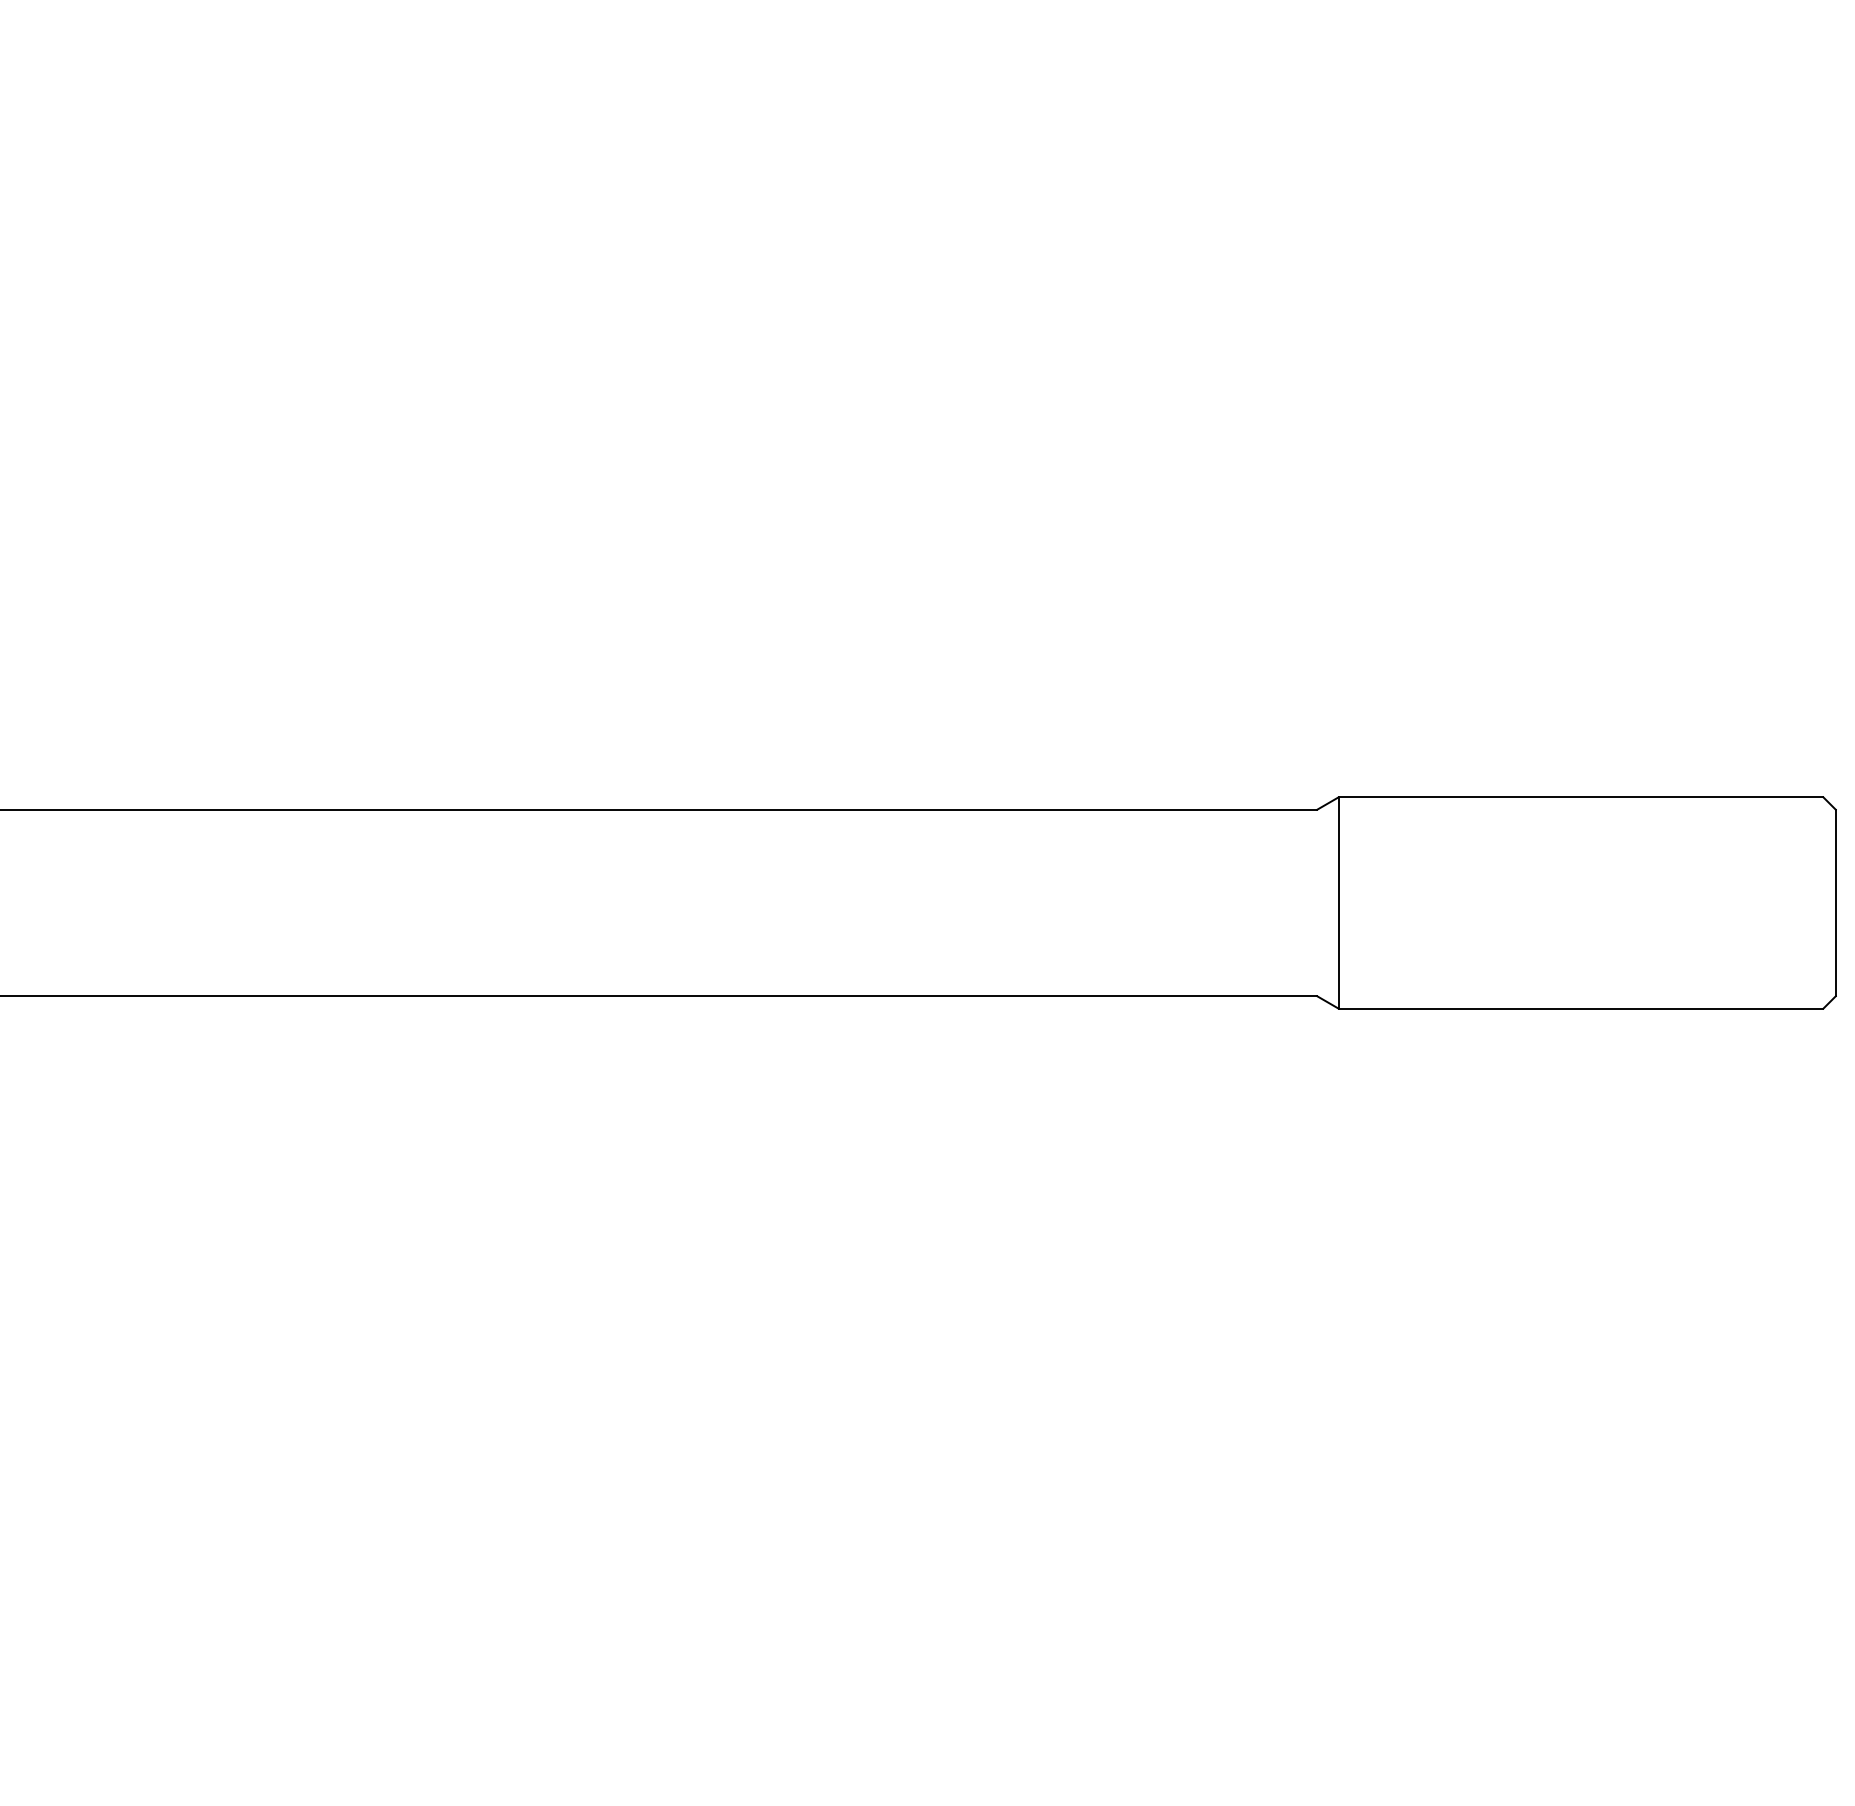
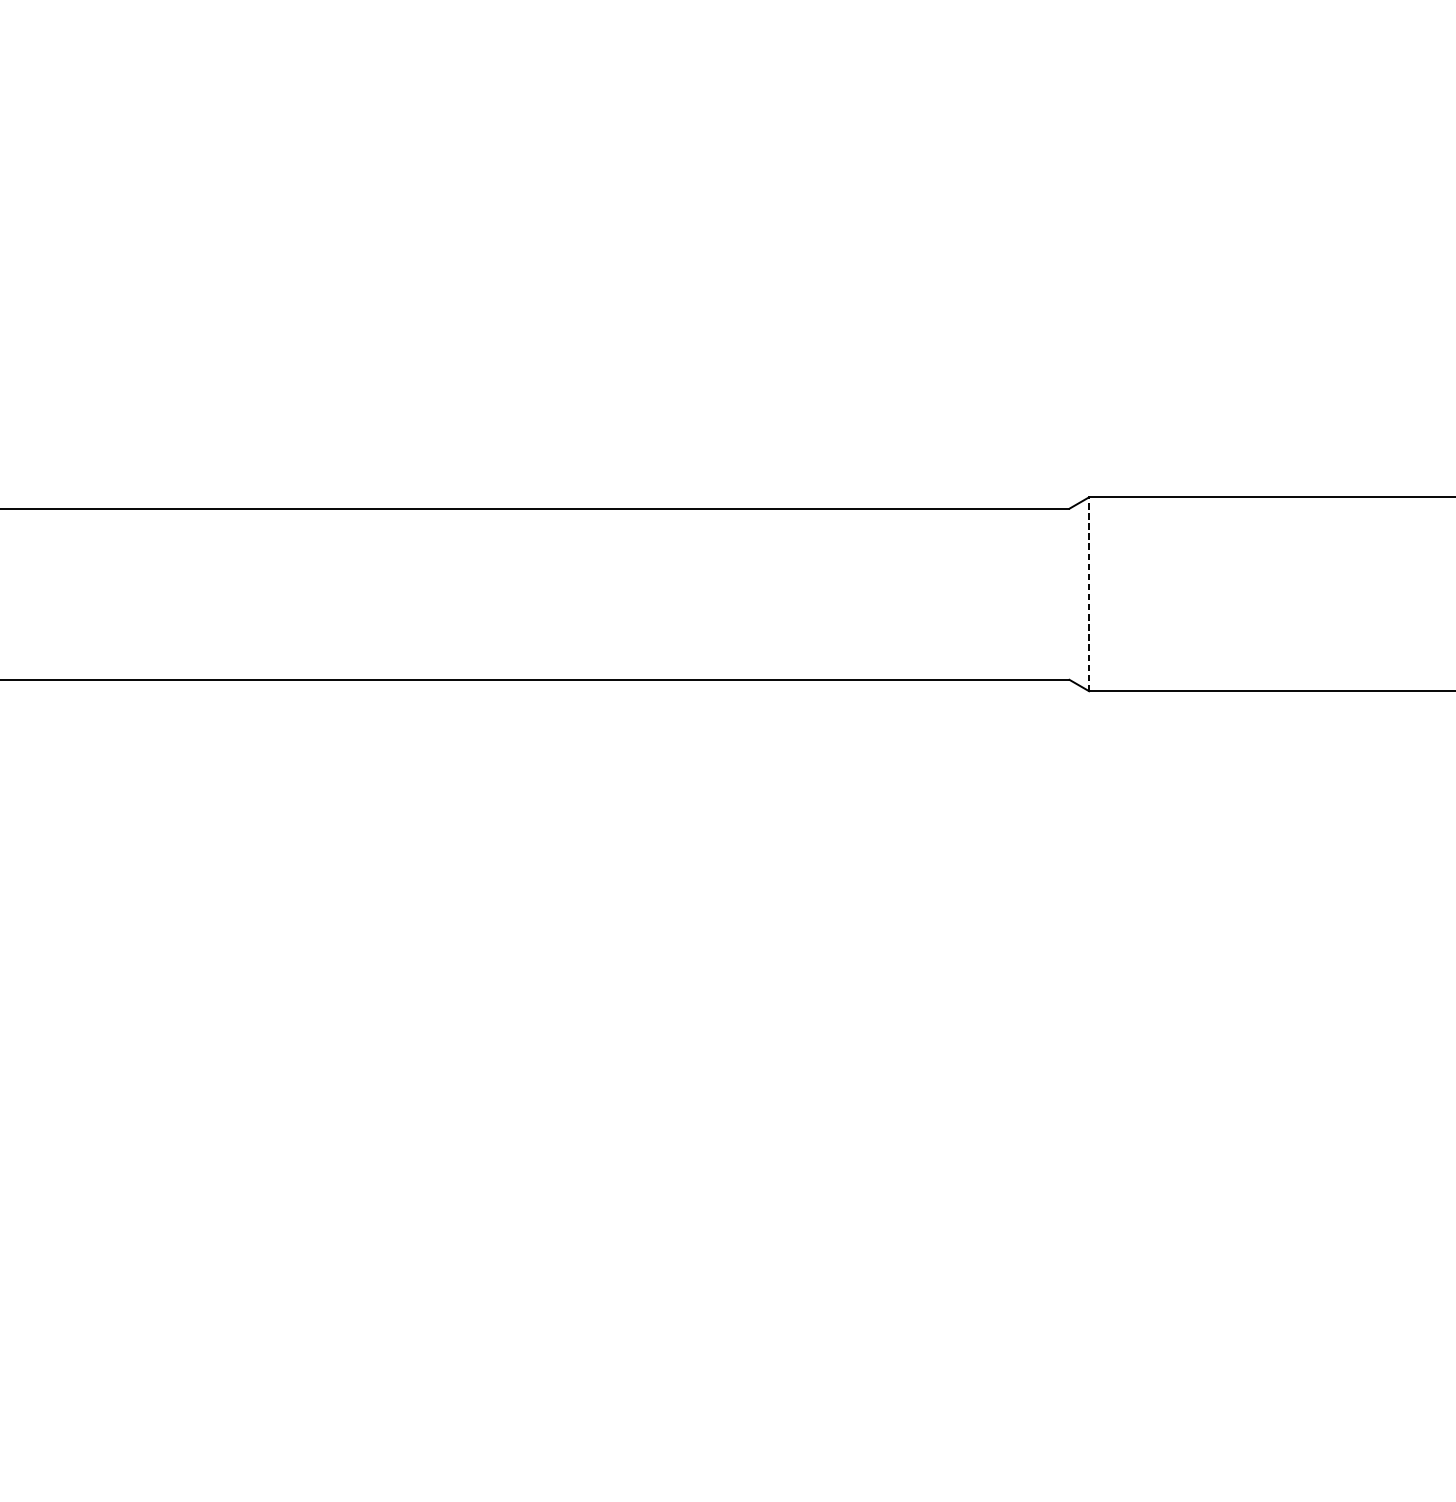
line: (1338, 903) -> (1089, 594), solid -> dashed

